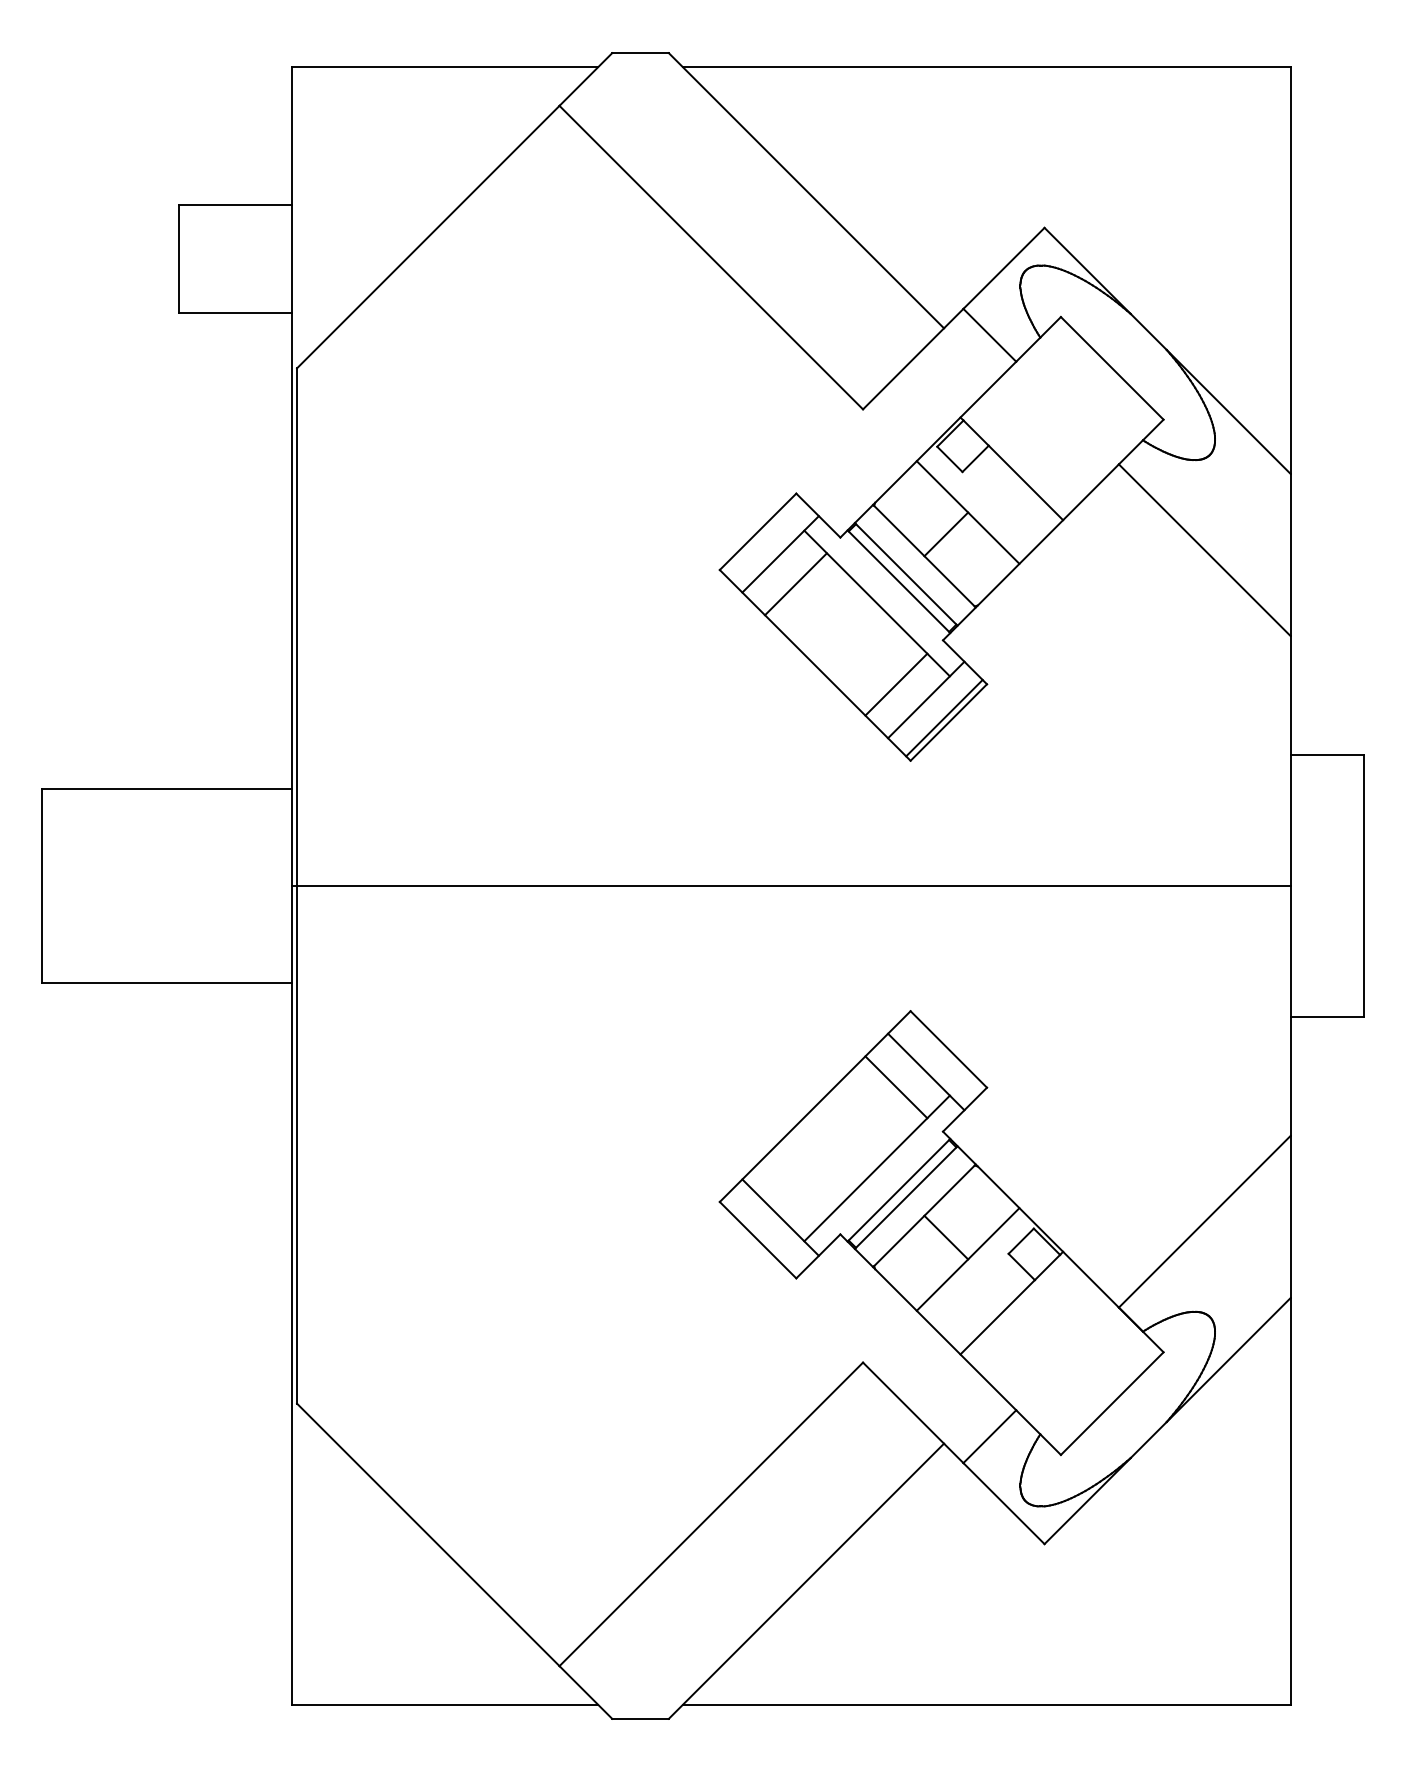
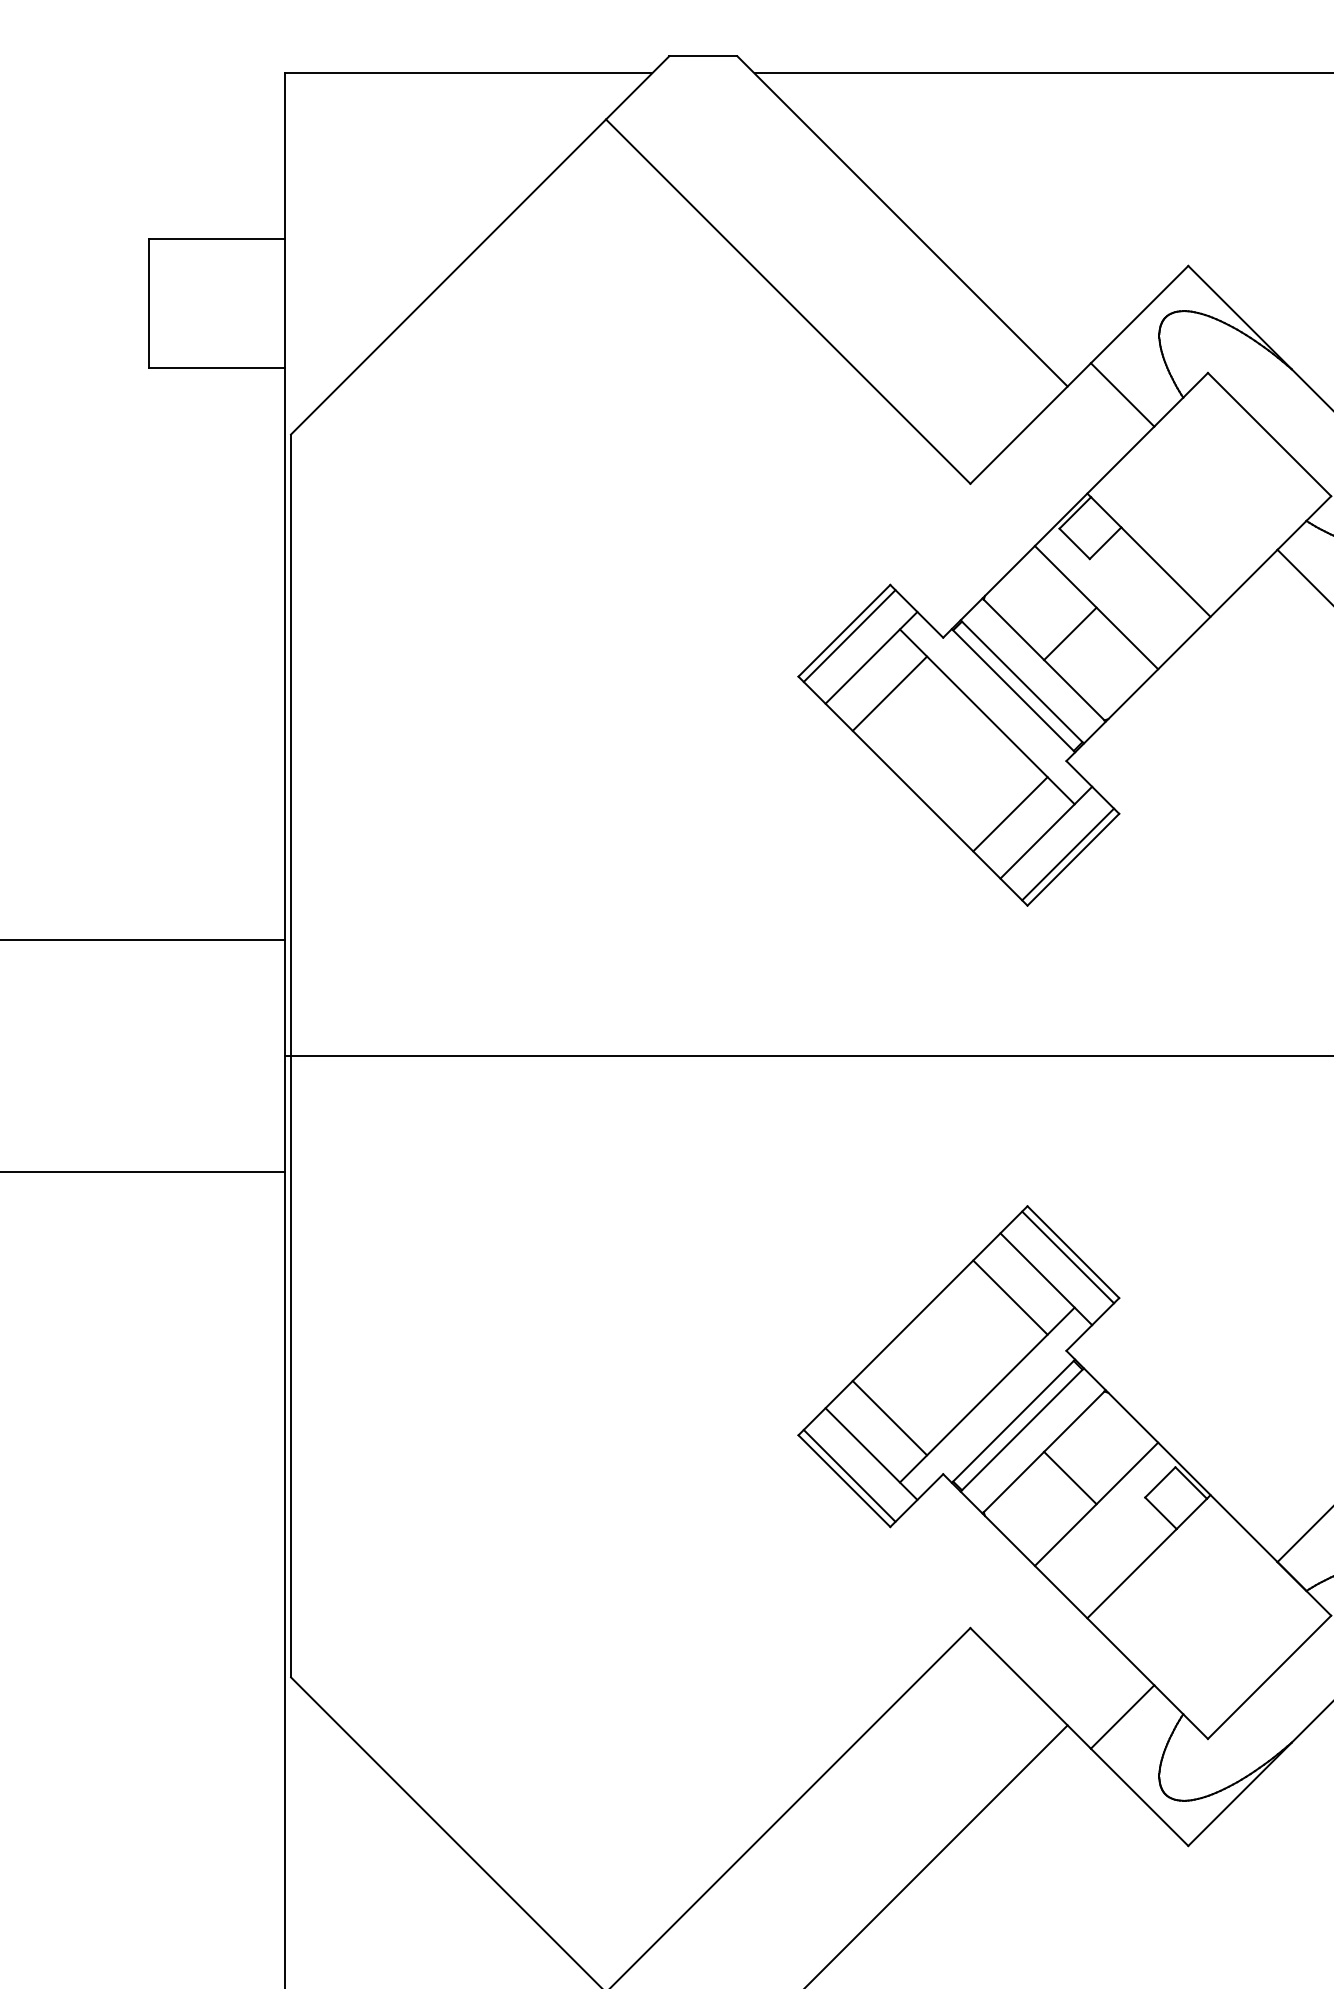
line: (762, 535) -> (849, 635), added
line: (944, 1053) -> (1068, 1257), added
line: (795, 1187) -> (889, 1417), added
line: (762, 1235) -> (849, 1475), added

